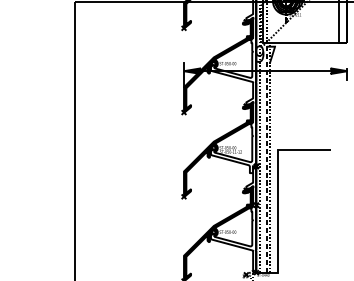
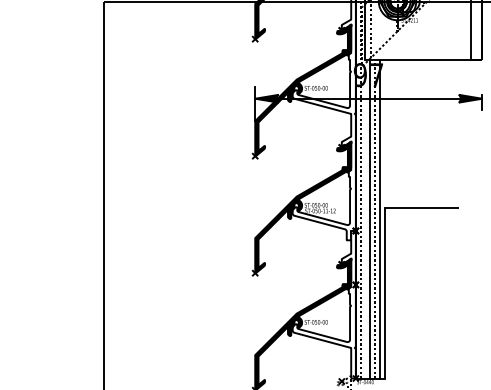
line: (267, 157) -> (370, 218), dashed -> solid
line: (274, 158) -> (380, 219), added

